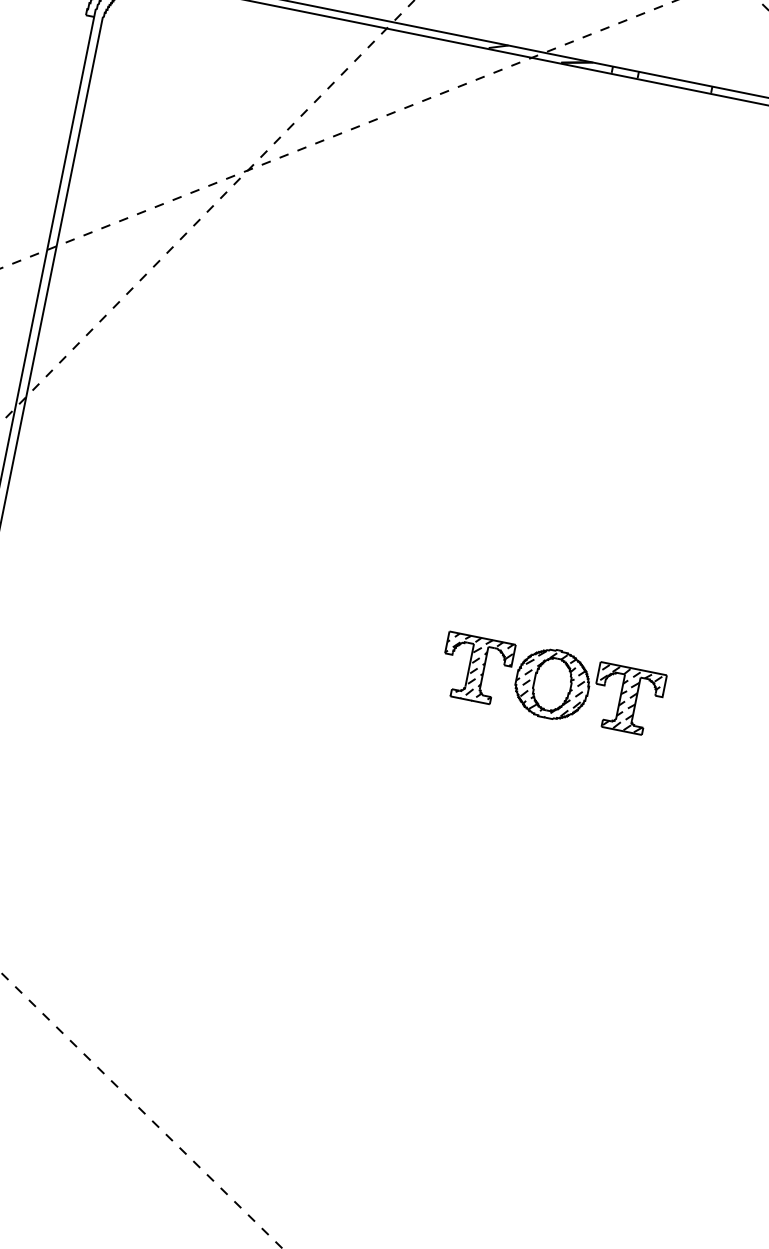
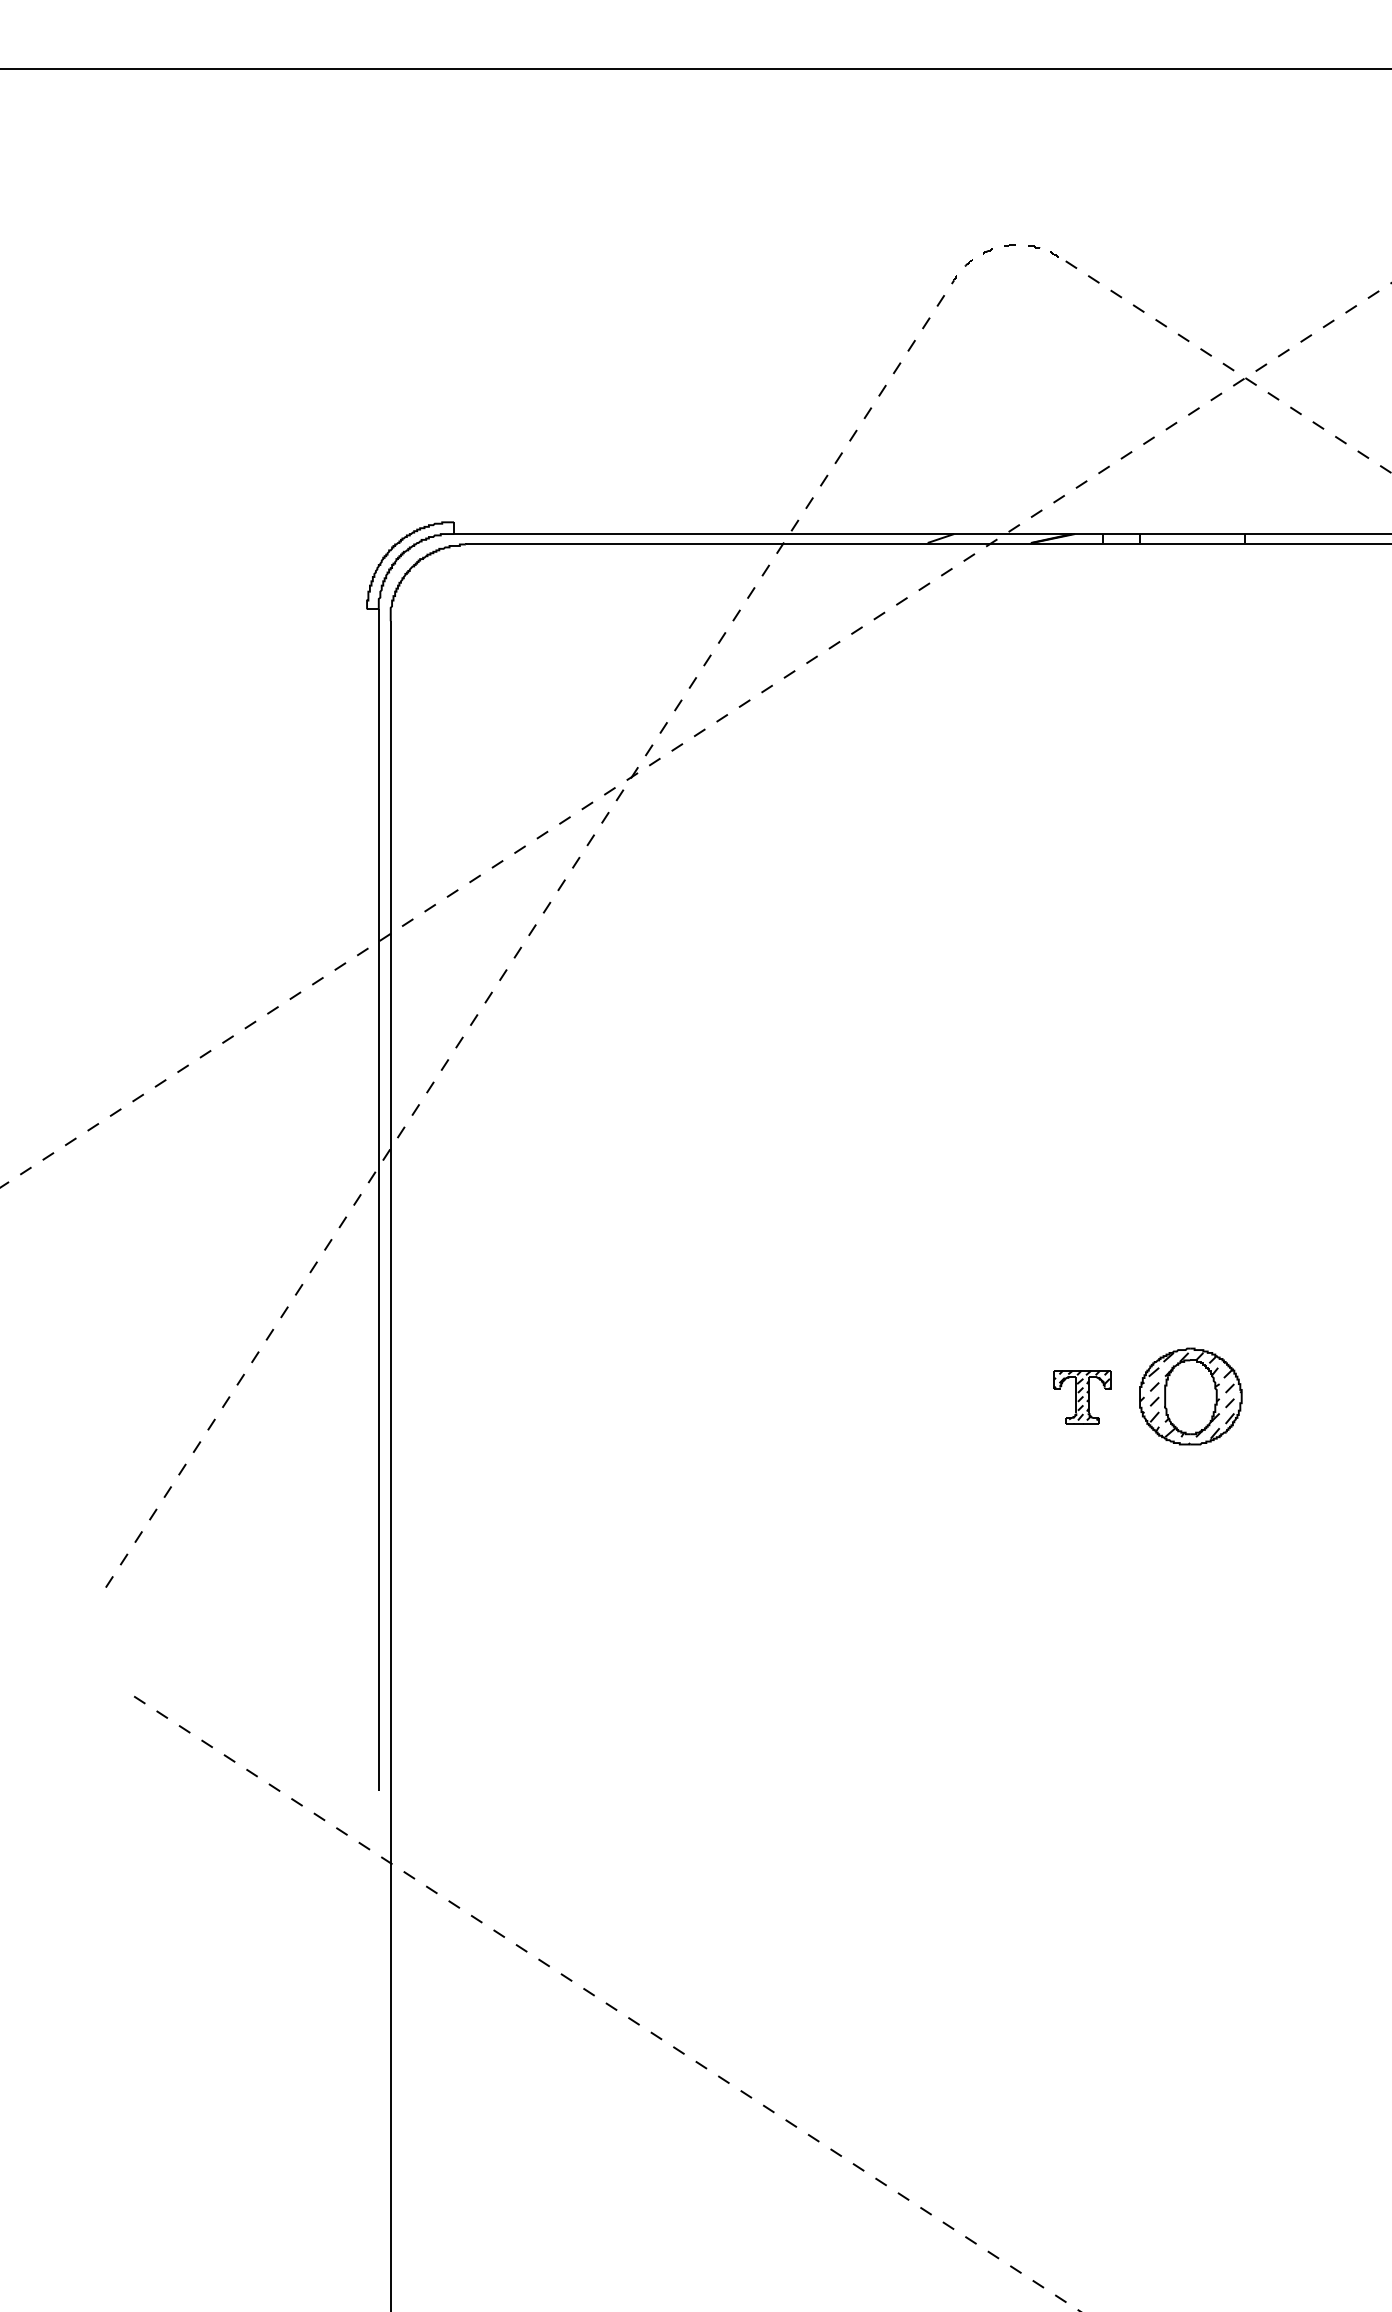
part: (476, 669) -> (1082, 1397), size x0.6
part: (627, 699) -> (1297, 1397), removed

